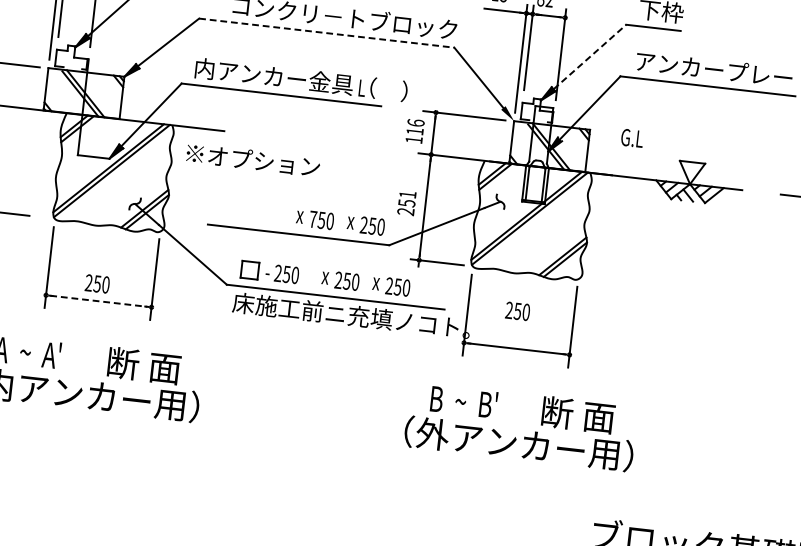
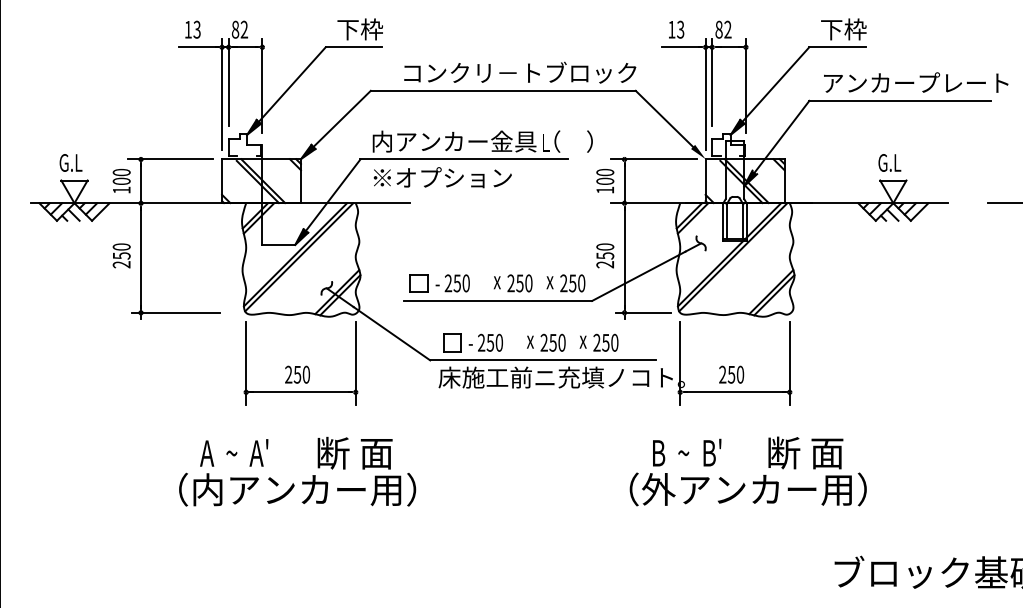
line: (326, 32) -> (503, 90), dashed -> solid
line: (590, 57) -> (776, 84), dashed -> solid
text: (415, 126) -> (605, 176), 116 -> 100
text: (632, 137) -> (889, 162), moved
text: (253, 160) -> (442, 177), moved
text: (408, 194) -> (605, 246), 251 -> 250
part: (244, 211) -> (439, 283), added
text: (312, 219) -> (510, 283), 750 -> 250
line: (99, 301) -> (301, 392), dashed -> solid
text: (517, 311) -> (731, 374), moved

